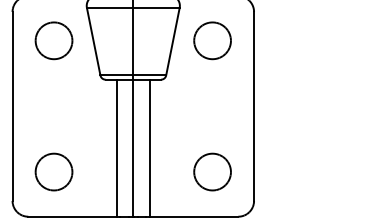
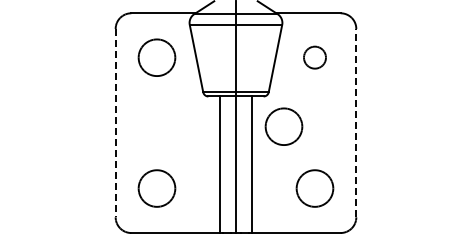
part: (212, 40) -> (314, 57), size x0.6
line: (254, 105) -> (356, 122), solid -> dashed
line: (12, 106) -> (115, 123), solid -> dashed
part: (180, 109) -> (283, 126), added

